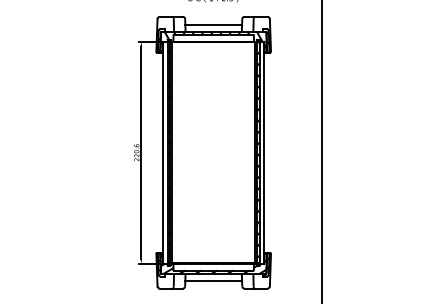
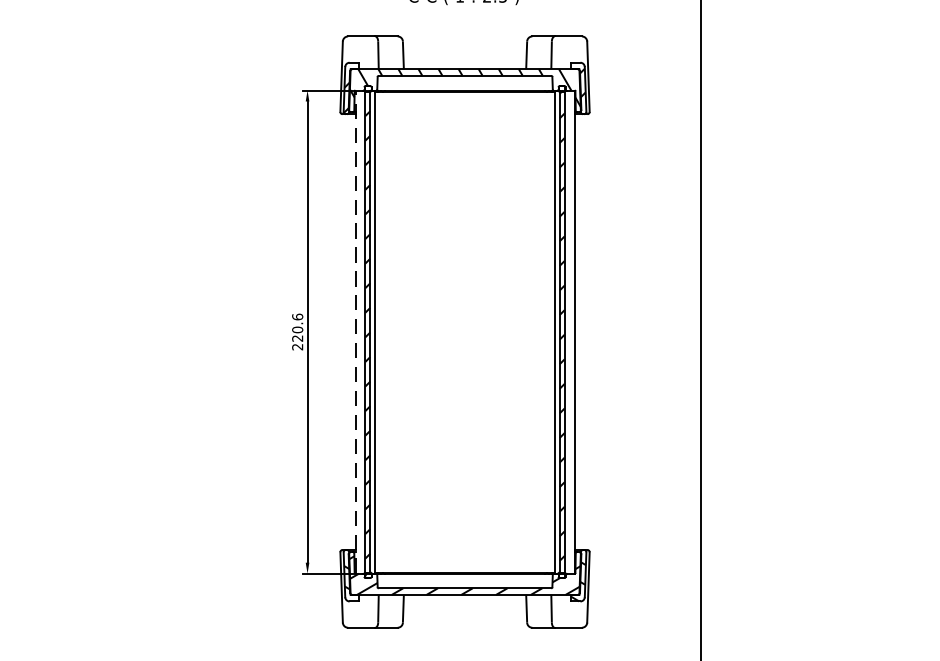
line: (213, 24) -> (464, 53), removed
line: (163, 152) -> (355, 331), solid -> dashed
line: (213, 280) -> (464, 610), removed

